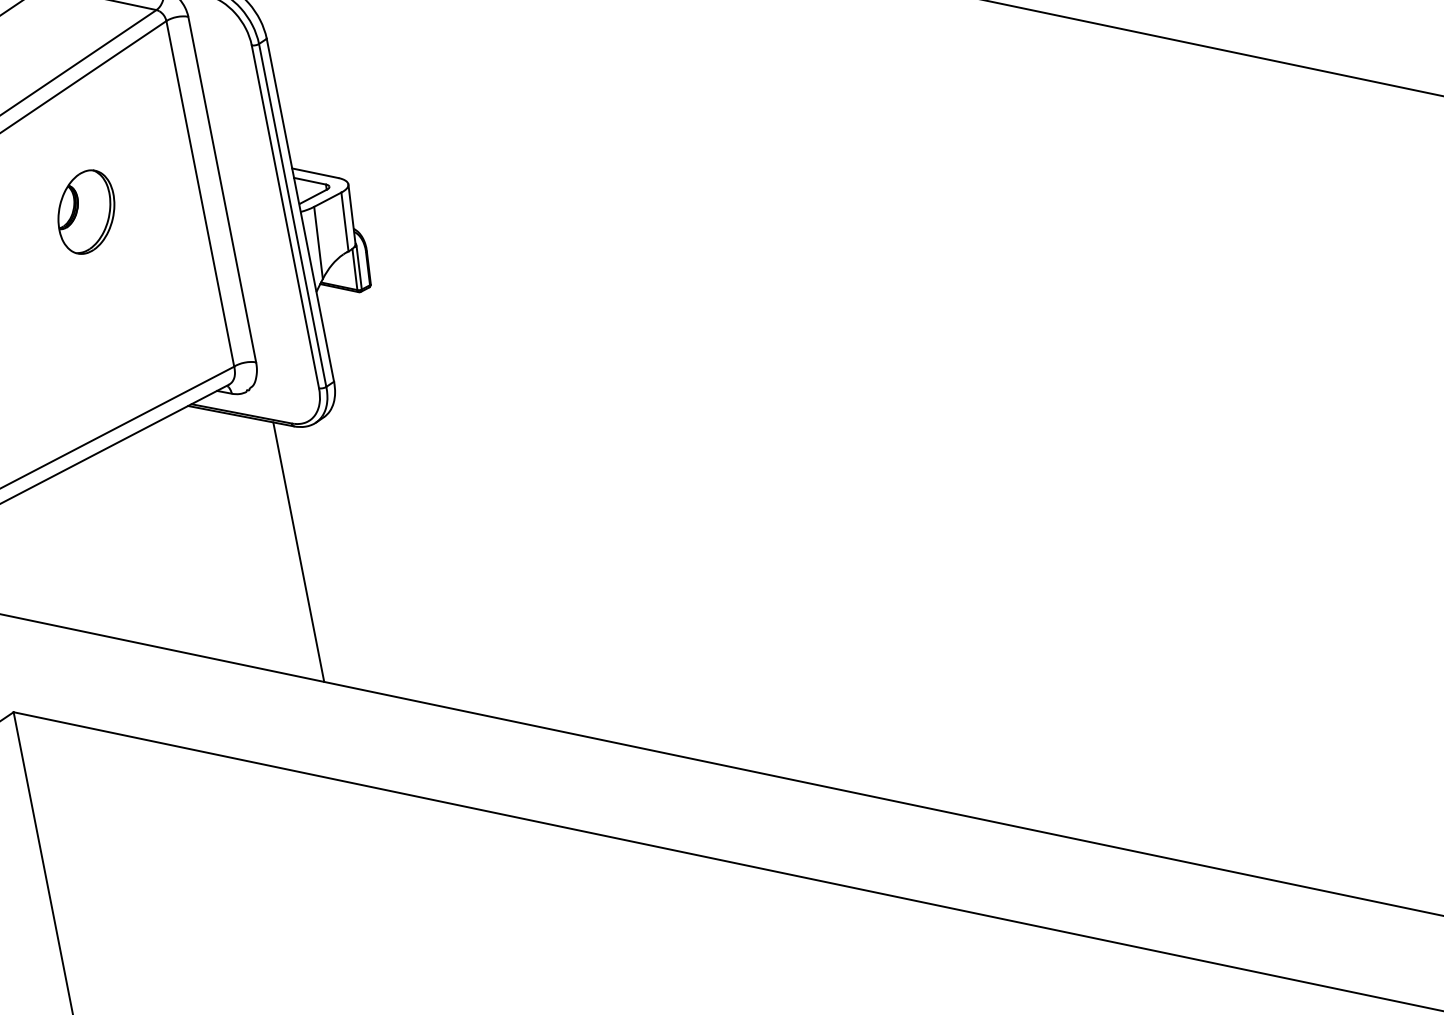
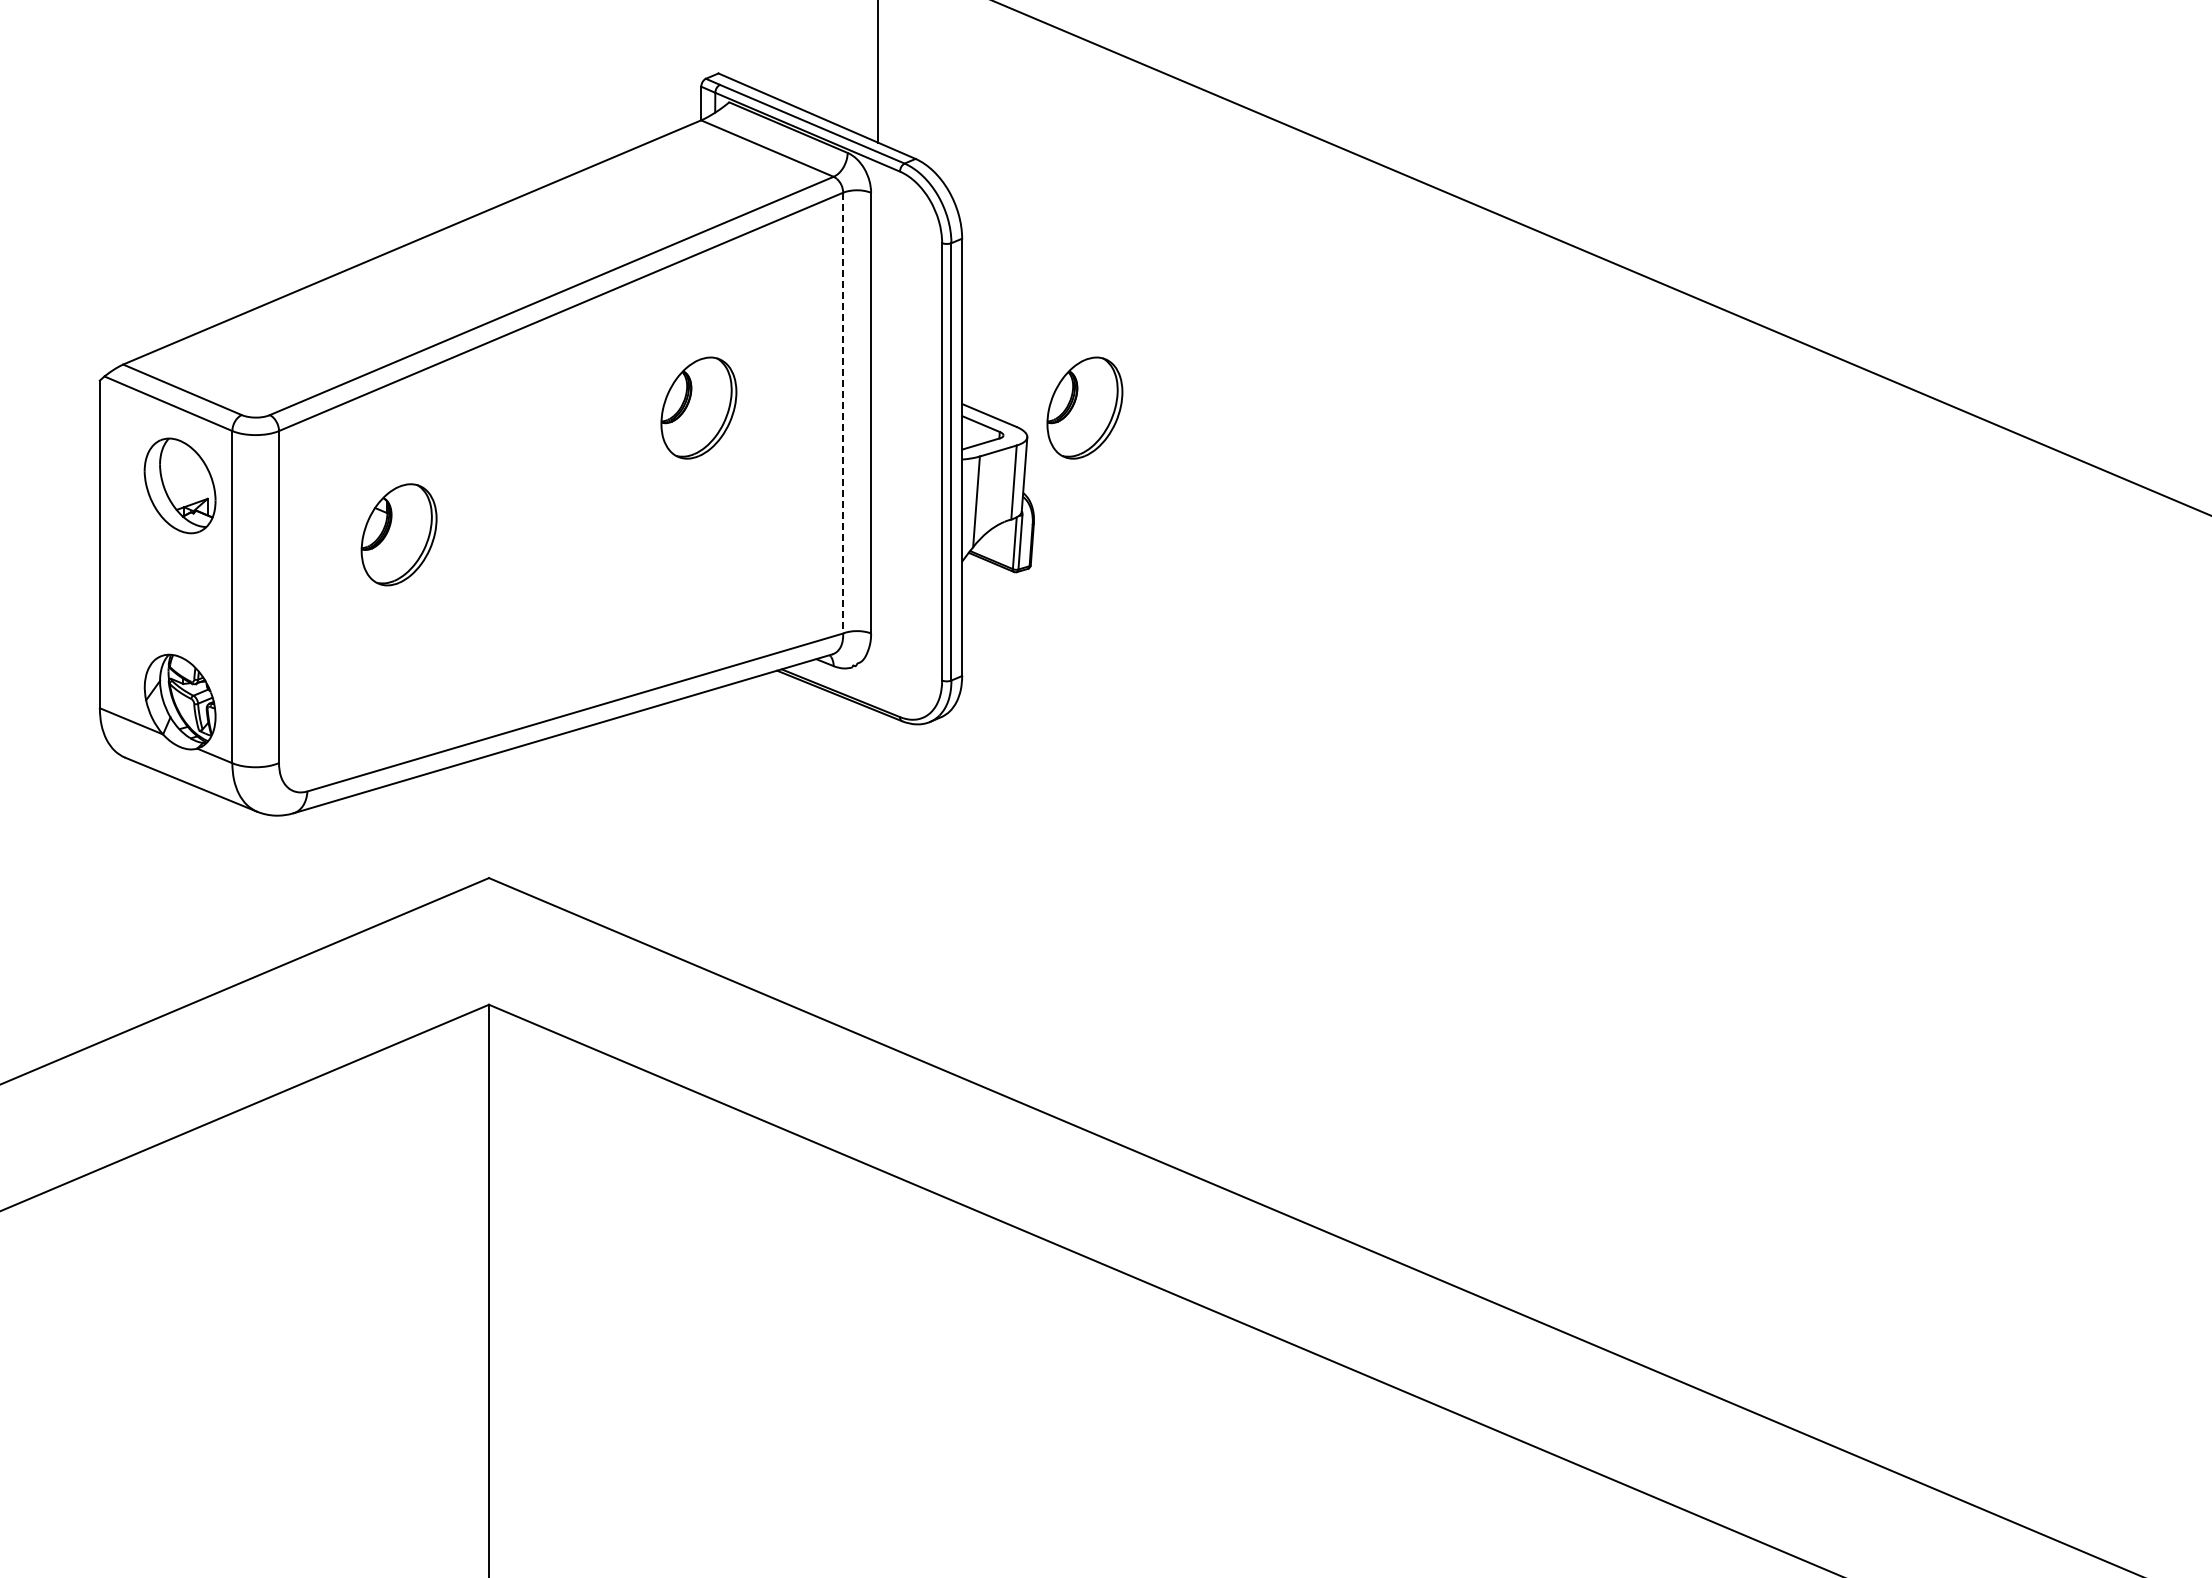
part: (388, 152) -> (1084, 407), added
line: (200, 194) -> (843, 413), solid -> dashed
line: (298, 551) -> (877, 876), removed

